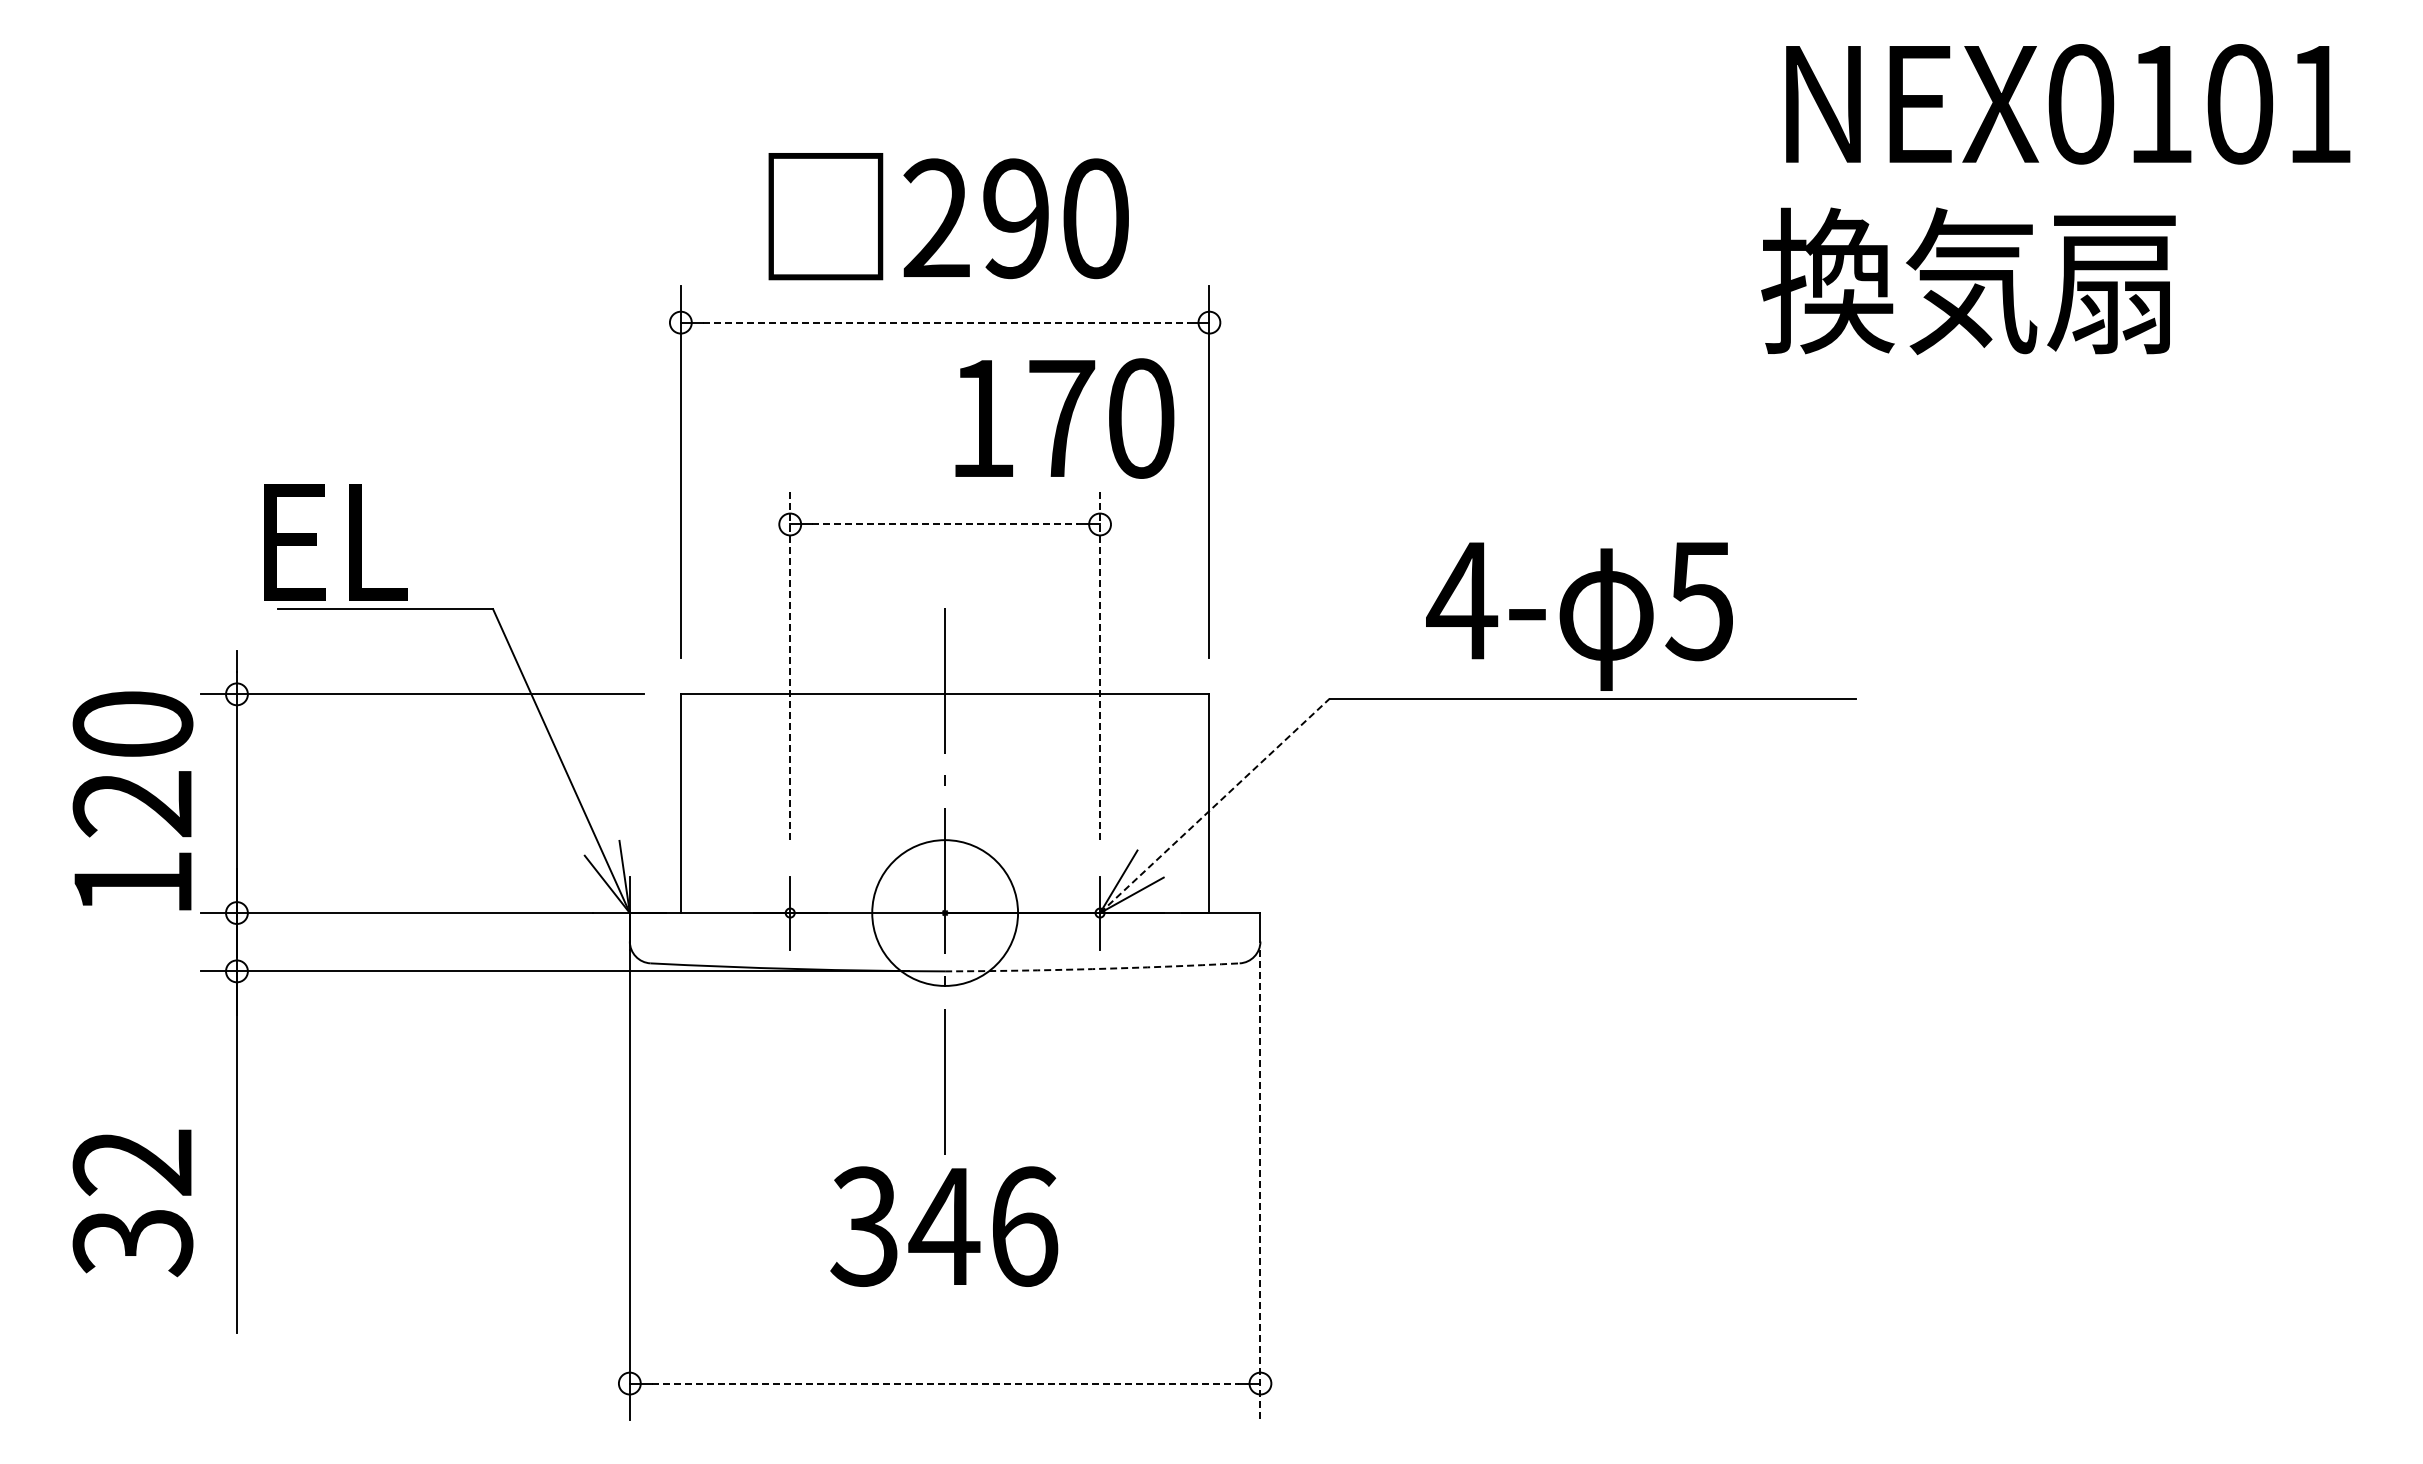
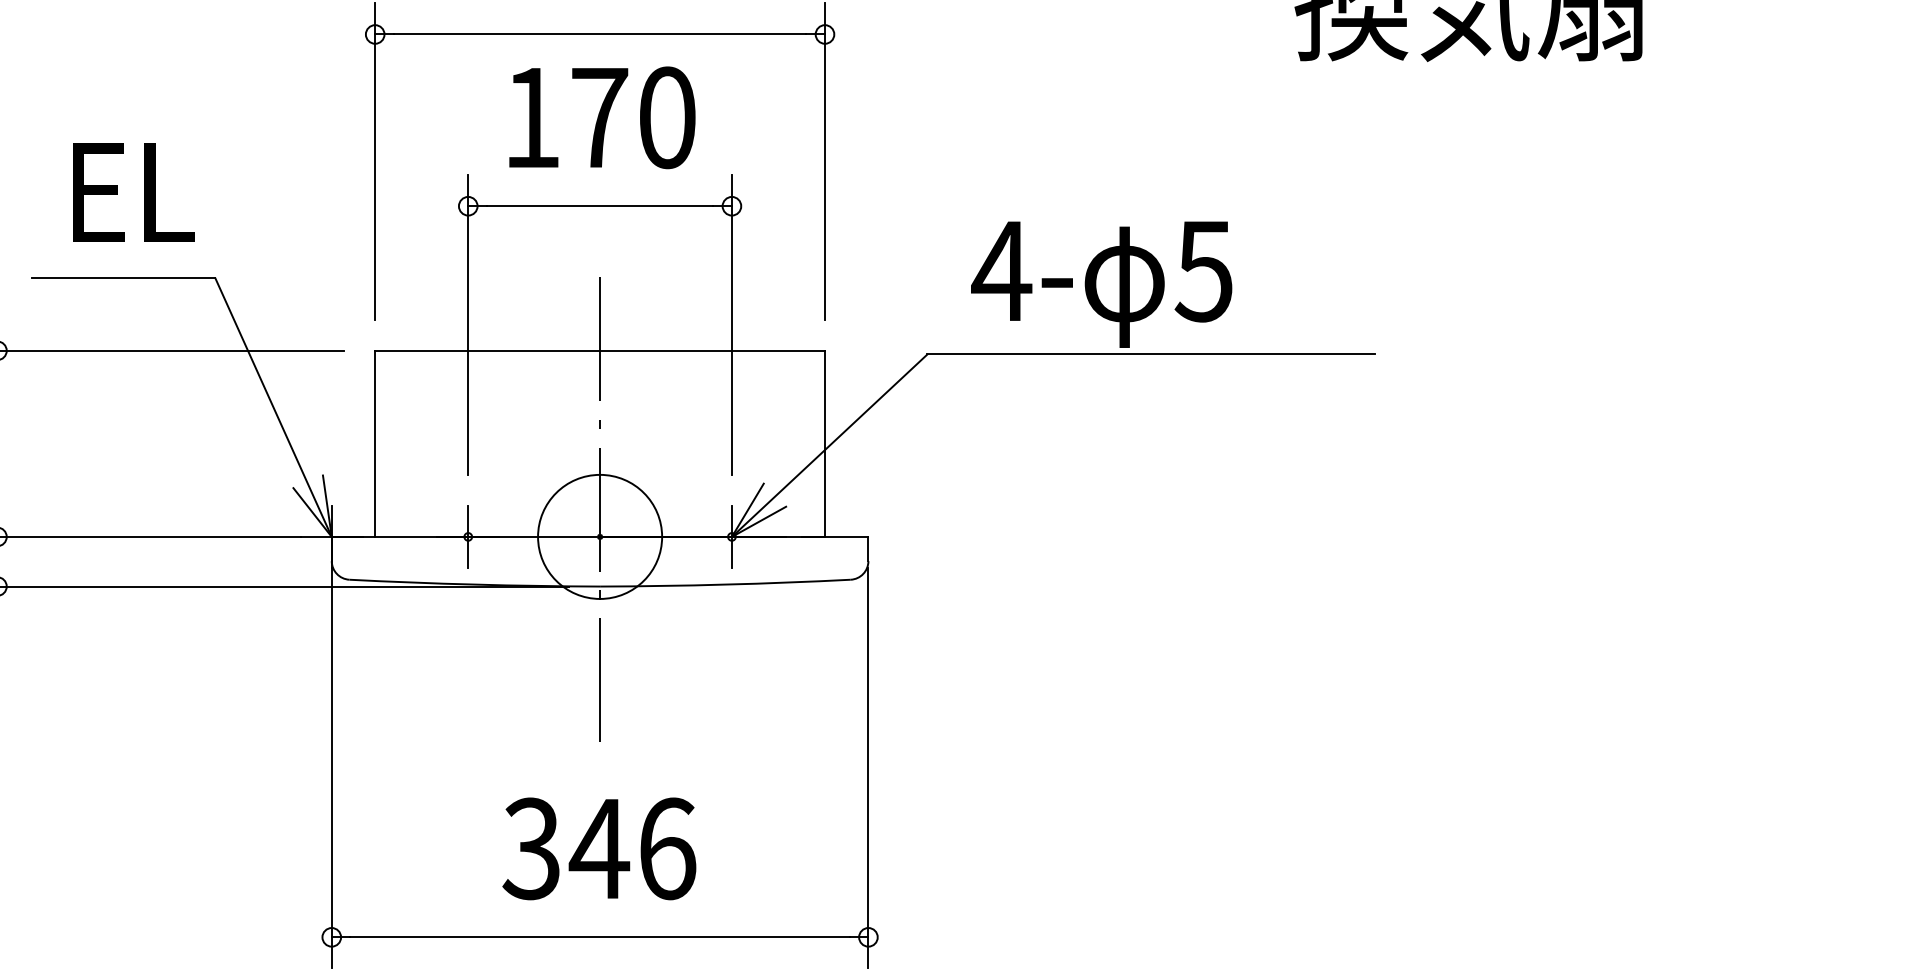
line: (945, 322) -> (600, 34), dashed -> solid
text: (1064, 418) -> (602, 117), moved
line: (945, 524) -> (600, 206), dashed -> solid
text: (335, 542) -> (133, 192), moved
text: (1579, 616) -> (1101, 284), moved
line: (790, 663) -> (468, 324), dashed -> solid
line: (1100, 663) -> (732, 324), dashed -> solid
line: (1215, 805) -> (830, 445), dashed -> solid
arc: (1092, 969) -> (725, 584), dashed -> solid
line: (1260, 1185) -> (868, 768), dashed -> solid
text: (944, 1226) -> (599, 848), moved
line: (945, 1383) -> (600, 937), dashed -> solid

